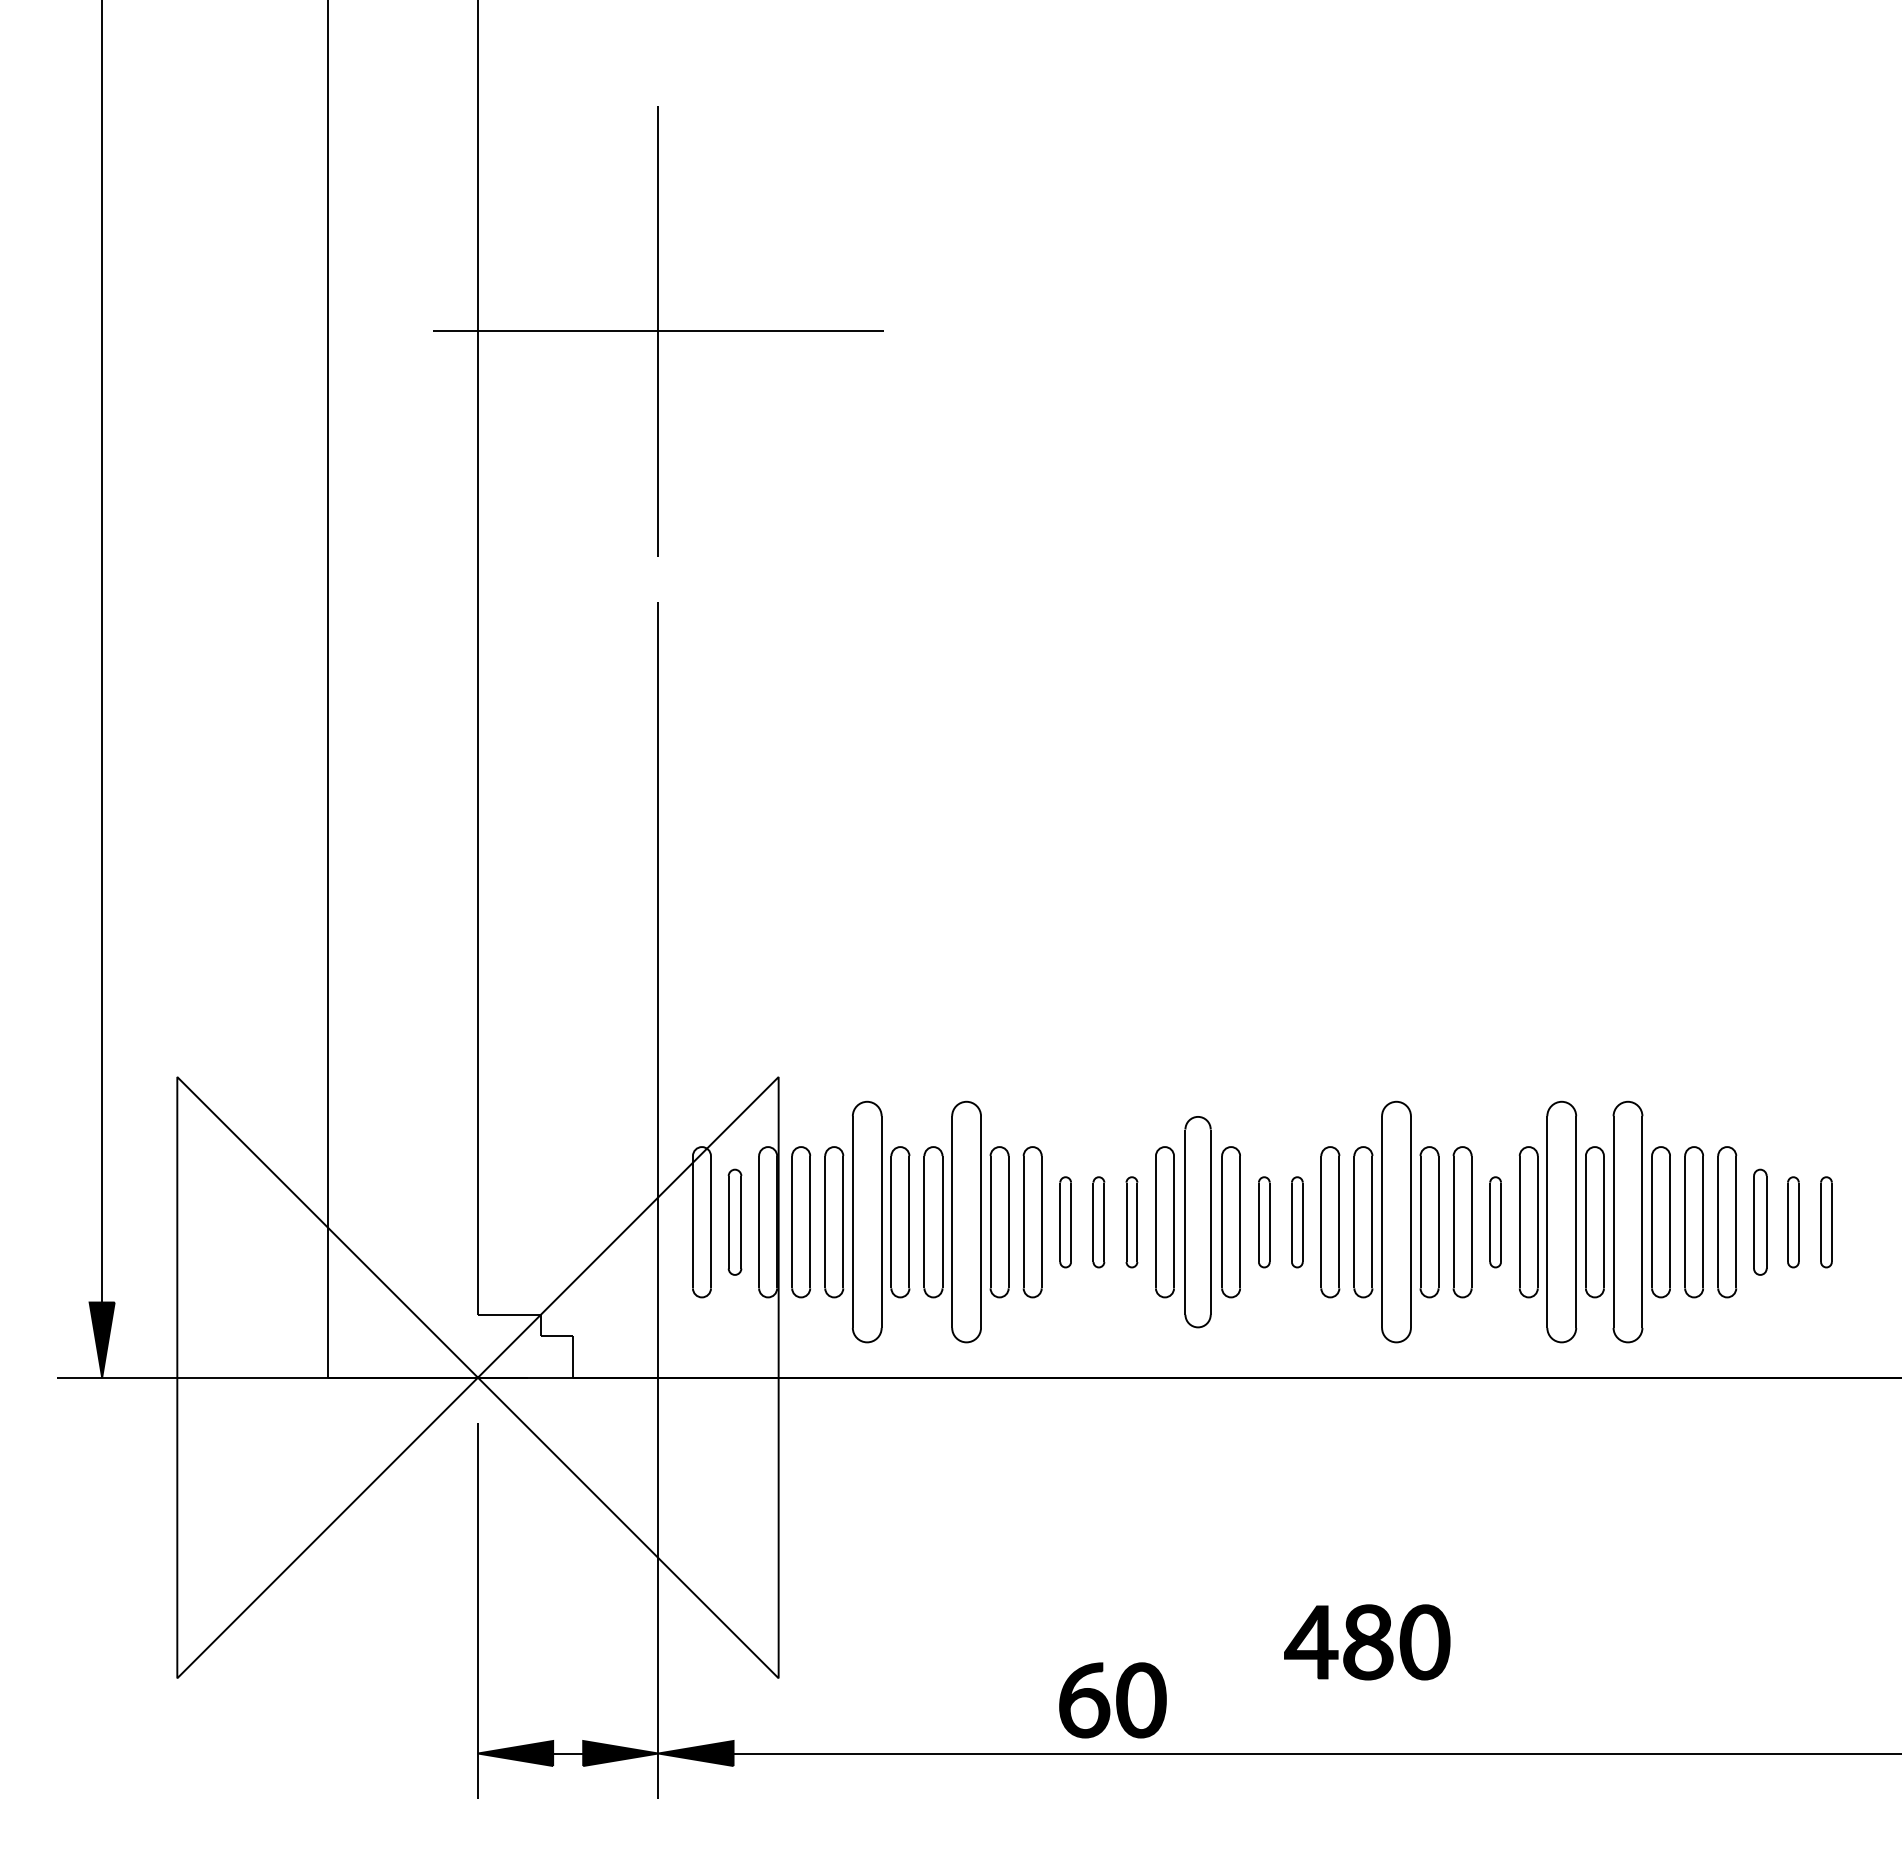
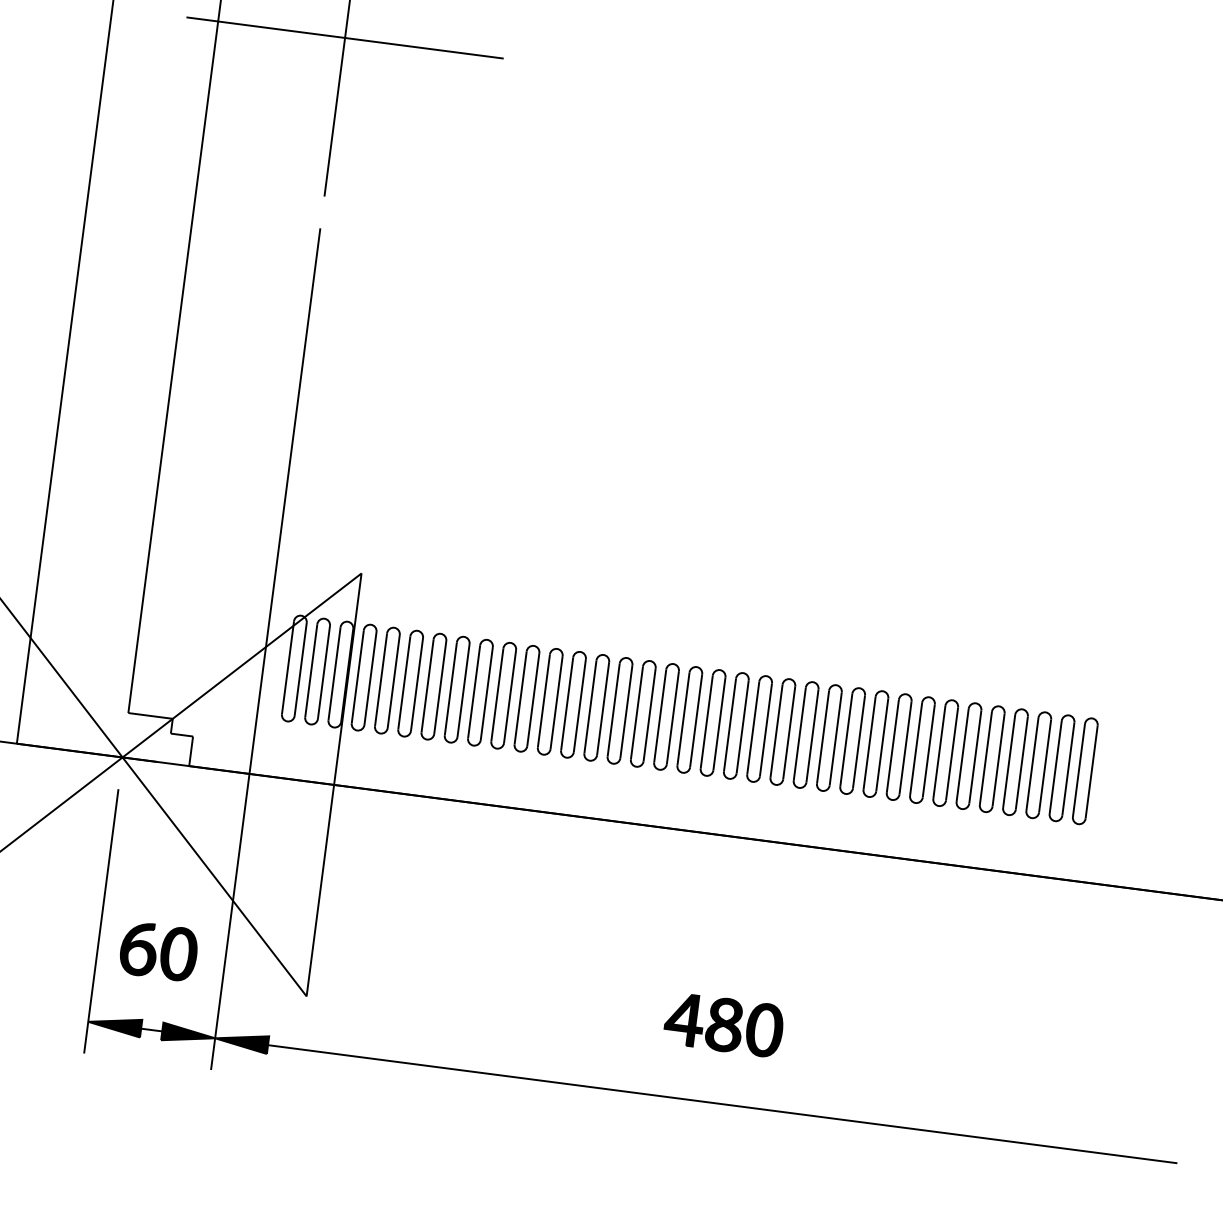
part: (734, 1222) -> (317, 671), size x1.43
part: (867, 1222) -> (410, 683), size x0.62
part: (966, 1222) -> (480, 692), size x0.62
part: (1065, 1222) -> (550, 701), size x1.67
part: (1098, 1222) -> (573, 704), size x1.67
part: (1131, 1222) -> (596, 708), size x1.67
part: (1197, 1222) -> (642, 714), size x0.71
part: (1264, 1222) -> (690, 720), size x1.67
part: (1297, 1222) -> (713, 723), size x1.67
part: (1396, 1222) -> (782, 732), size x0.62
part: (1495, 1222) -> (852, 741), size x1.67
part: (1561, 1222) -> (898, 747), size x0.62
part: (1627, 1222) -> (945, 753), size x0.62
part: (1760, 1222) -> (1038, 765), size x1.43
part: (1793, 1222) -> (1062, 768), size x1.67
part: (1826, 1222) -> (1085, 771), size x1.67
part: (1112, 1700) -> (158, 951), moved

